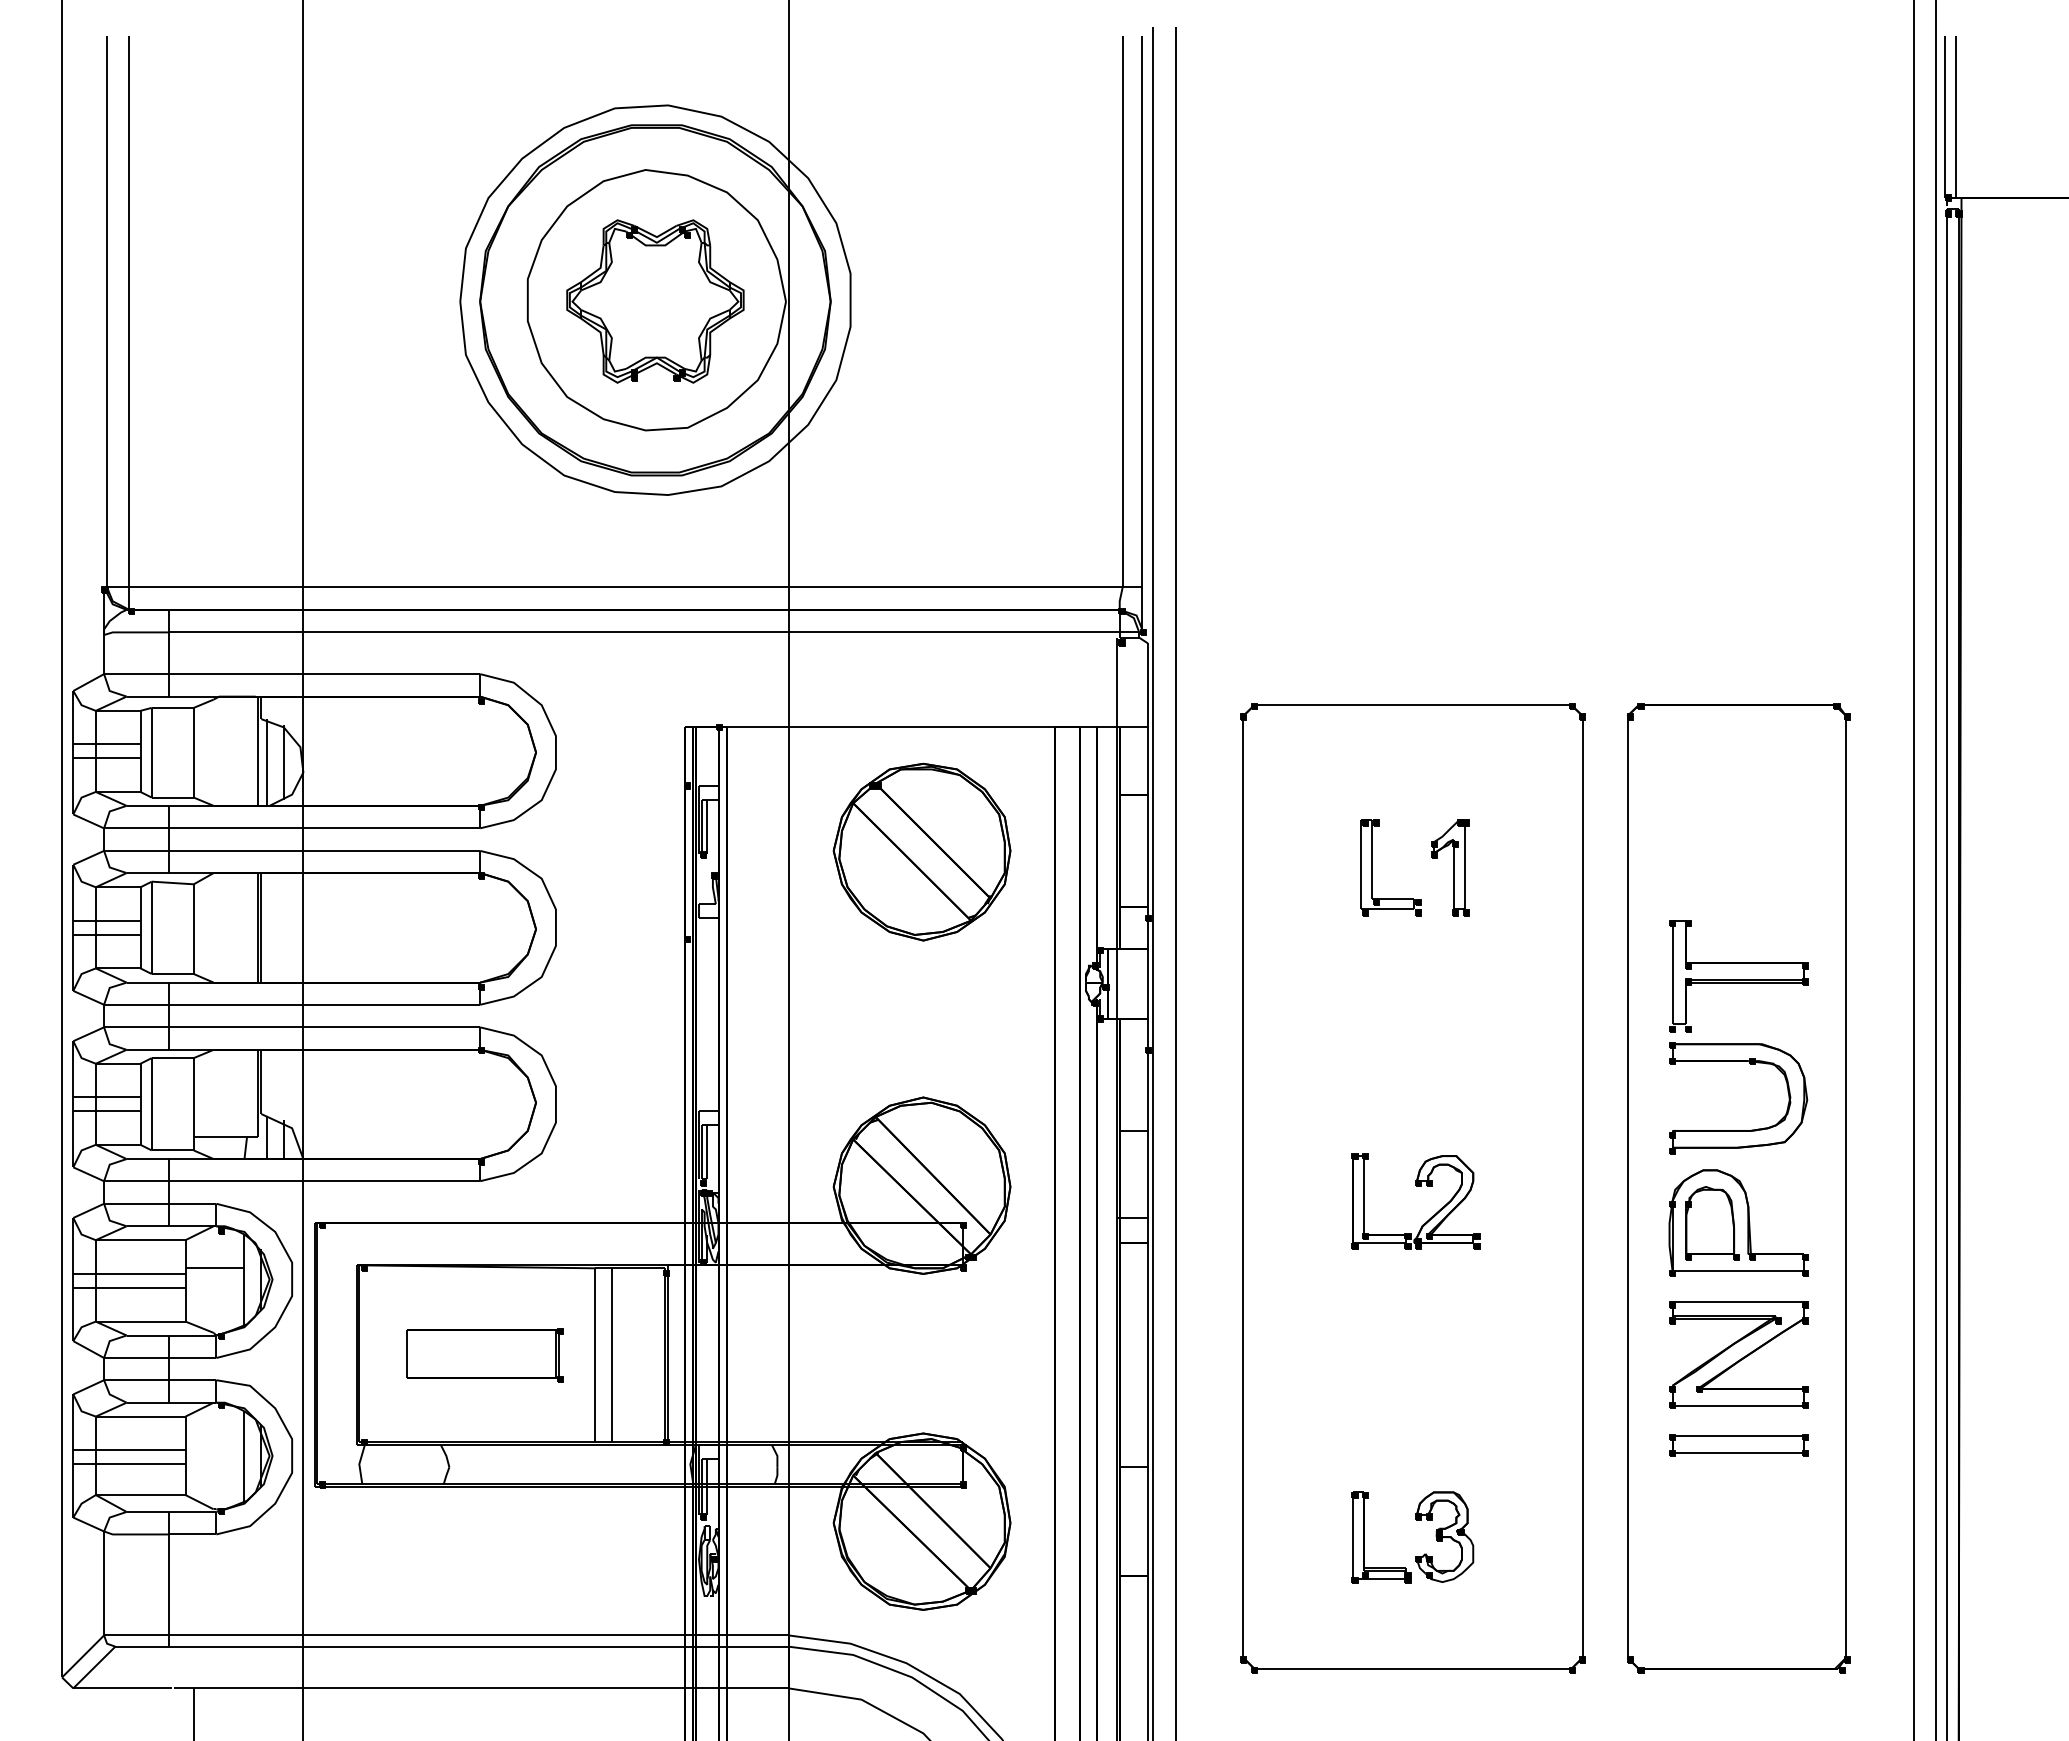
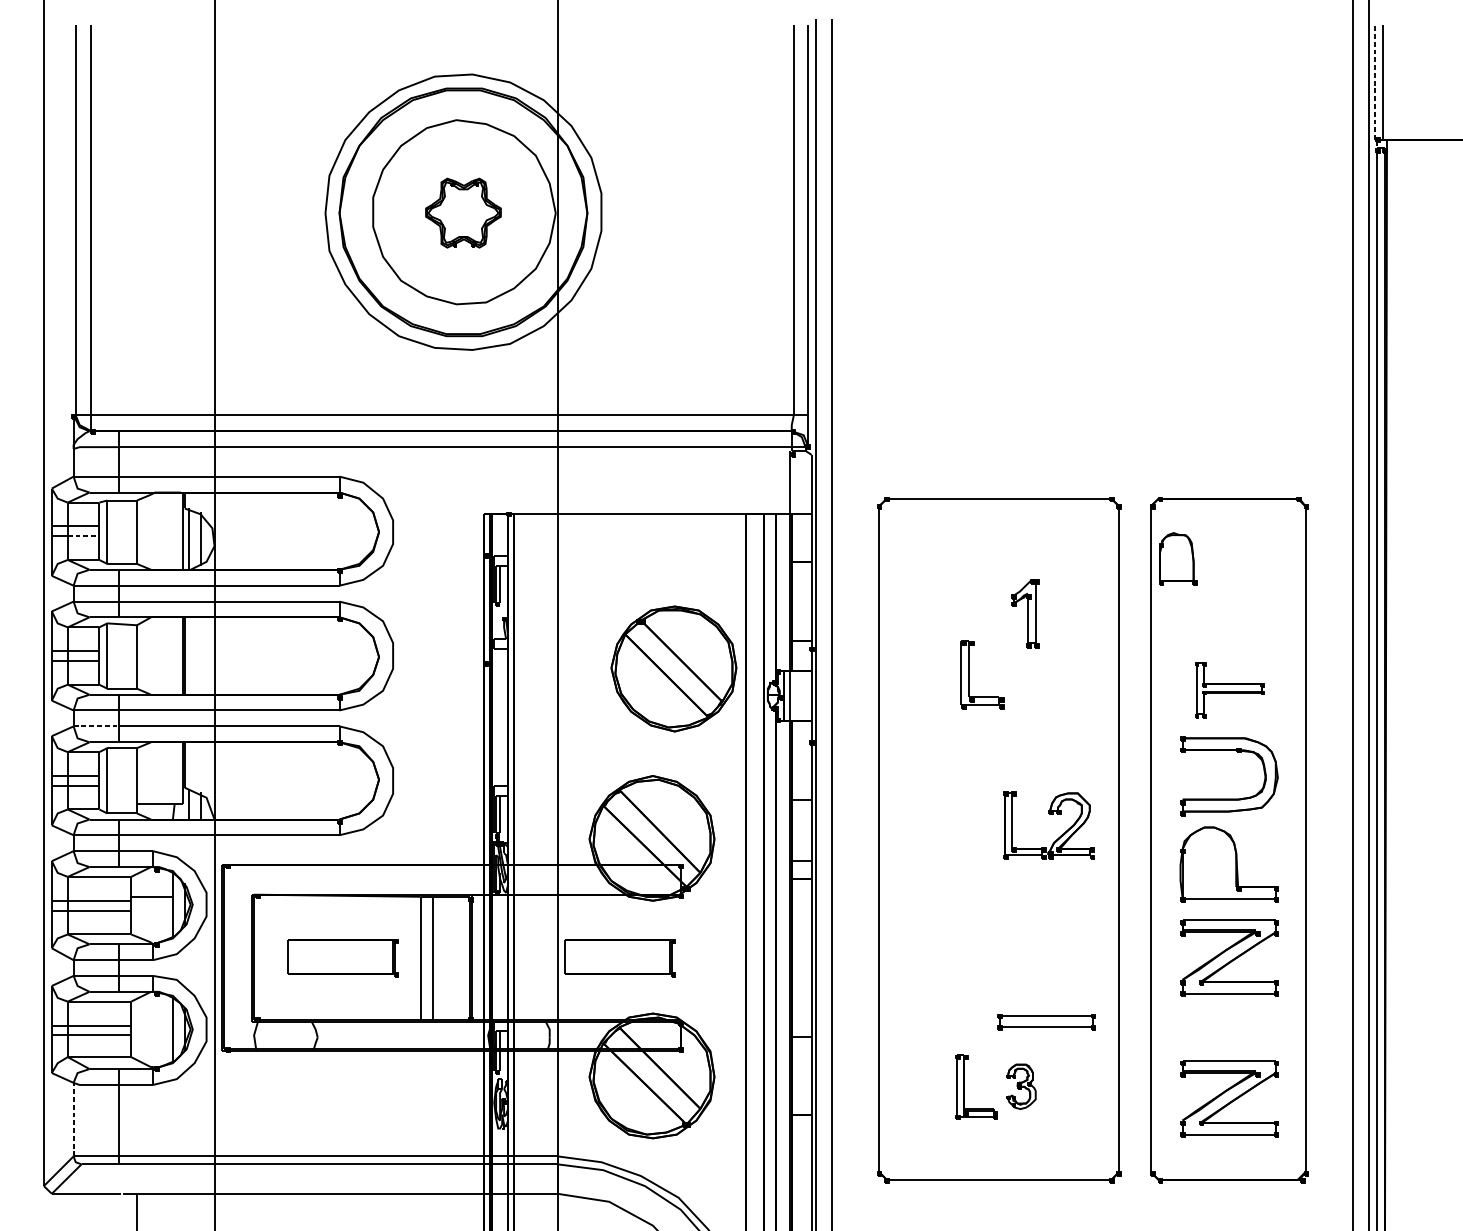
line: (1944, 116) -> (1374, 82), solid -> dashed
part: (655, 301) -> (463, 213), size x0.6
line: (118, 758) -> (83, 536), solid -> dashed
part: (921, 851) -> (673, 668), moved
part: (1372, 867) -> (969, 674), moved
part: (1738, 976) -> (1229, 690), size x0.7
line: (135, 1027) -> (95, 726), solid -> dashed
part: (1416, 1186) -> (1049, 814), moved
part: (1712, 1223) -> (1178, 558), moved
part: (876, 1355) -> (619, 958), added
part: (1738, 1445) -> (1046, 1022), moved
part: (1444, 1536) -> (1021, 1086), size x0.7
part: (1738, 1553) -> (1229, 1098), added
line: (104, 1583) -> (73, 1119), solid -> dashed

